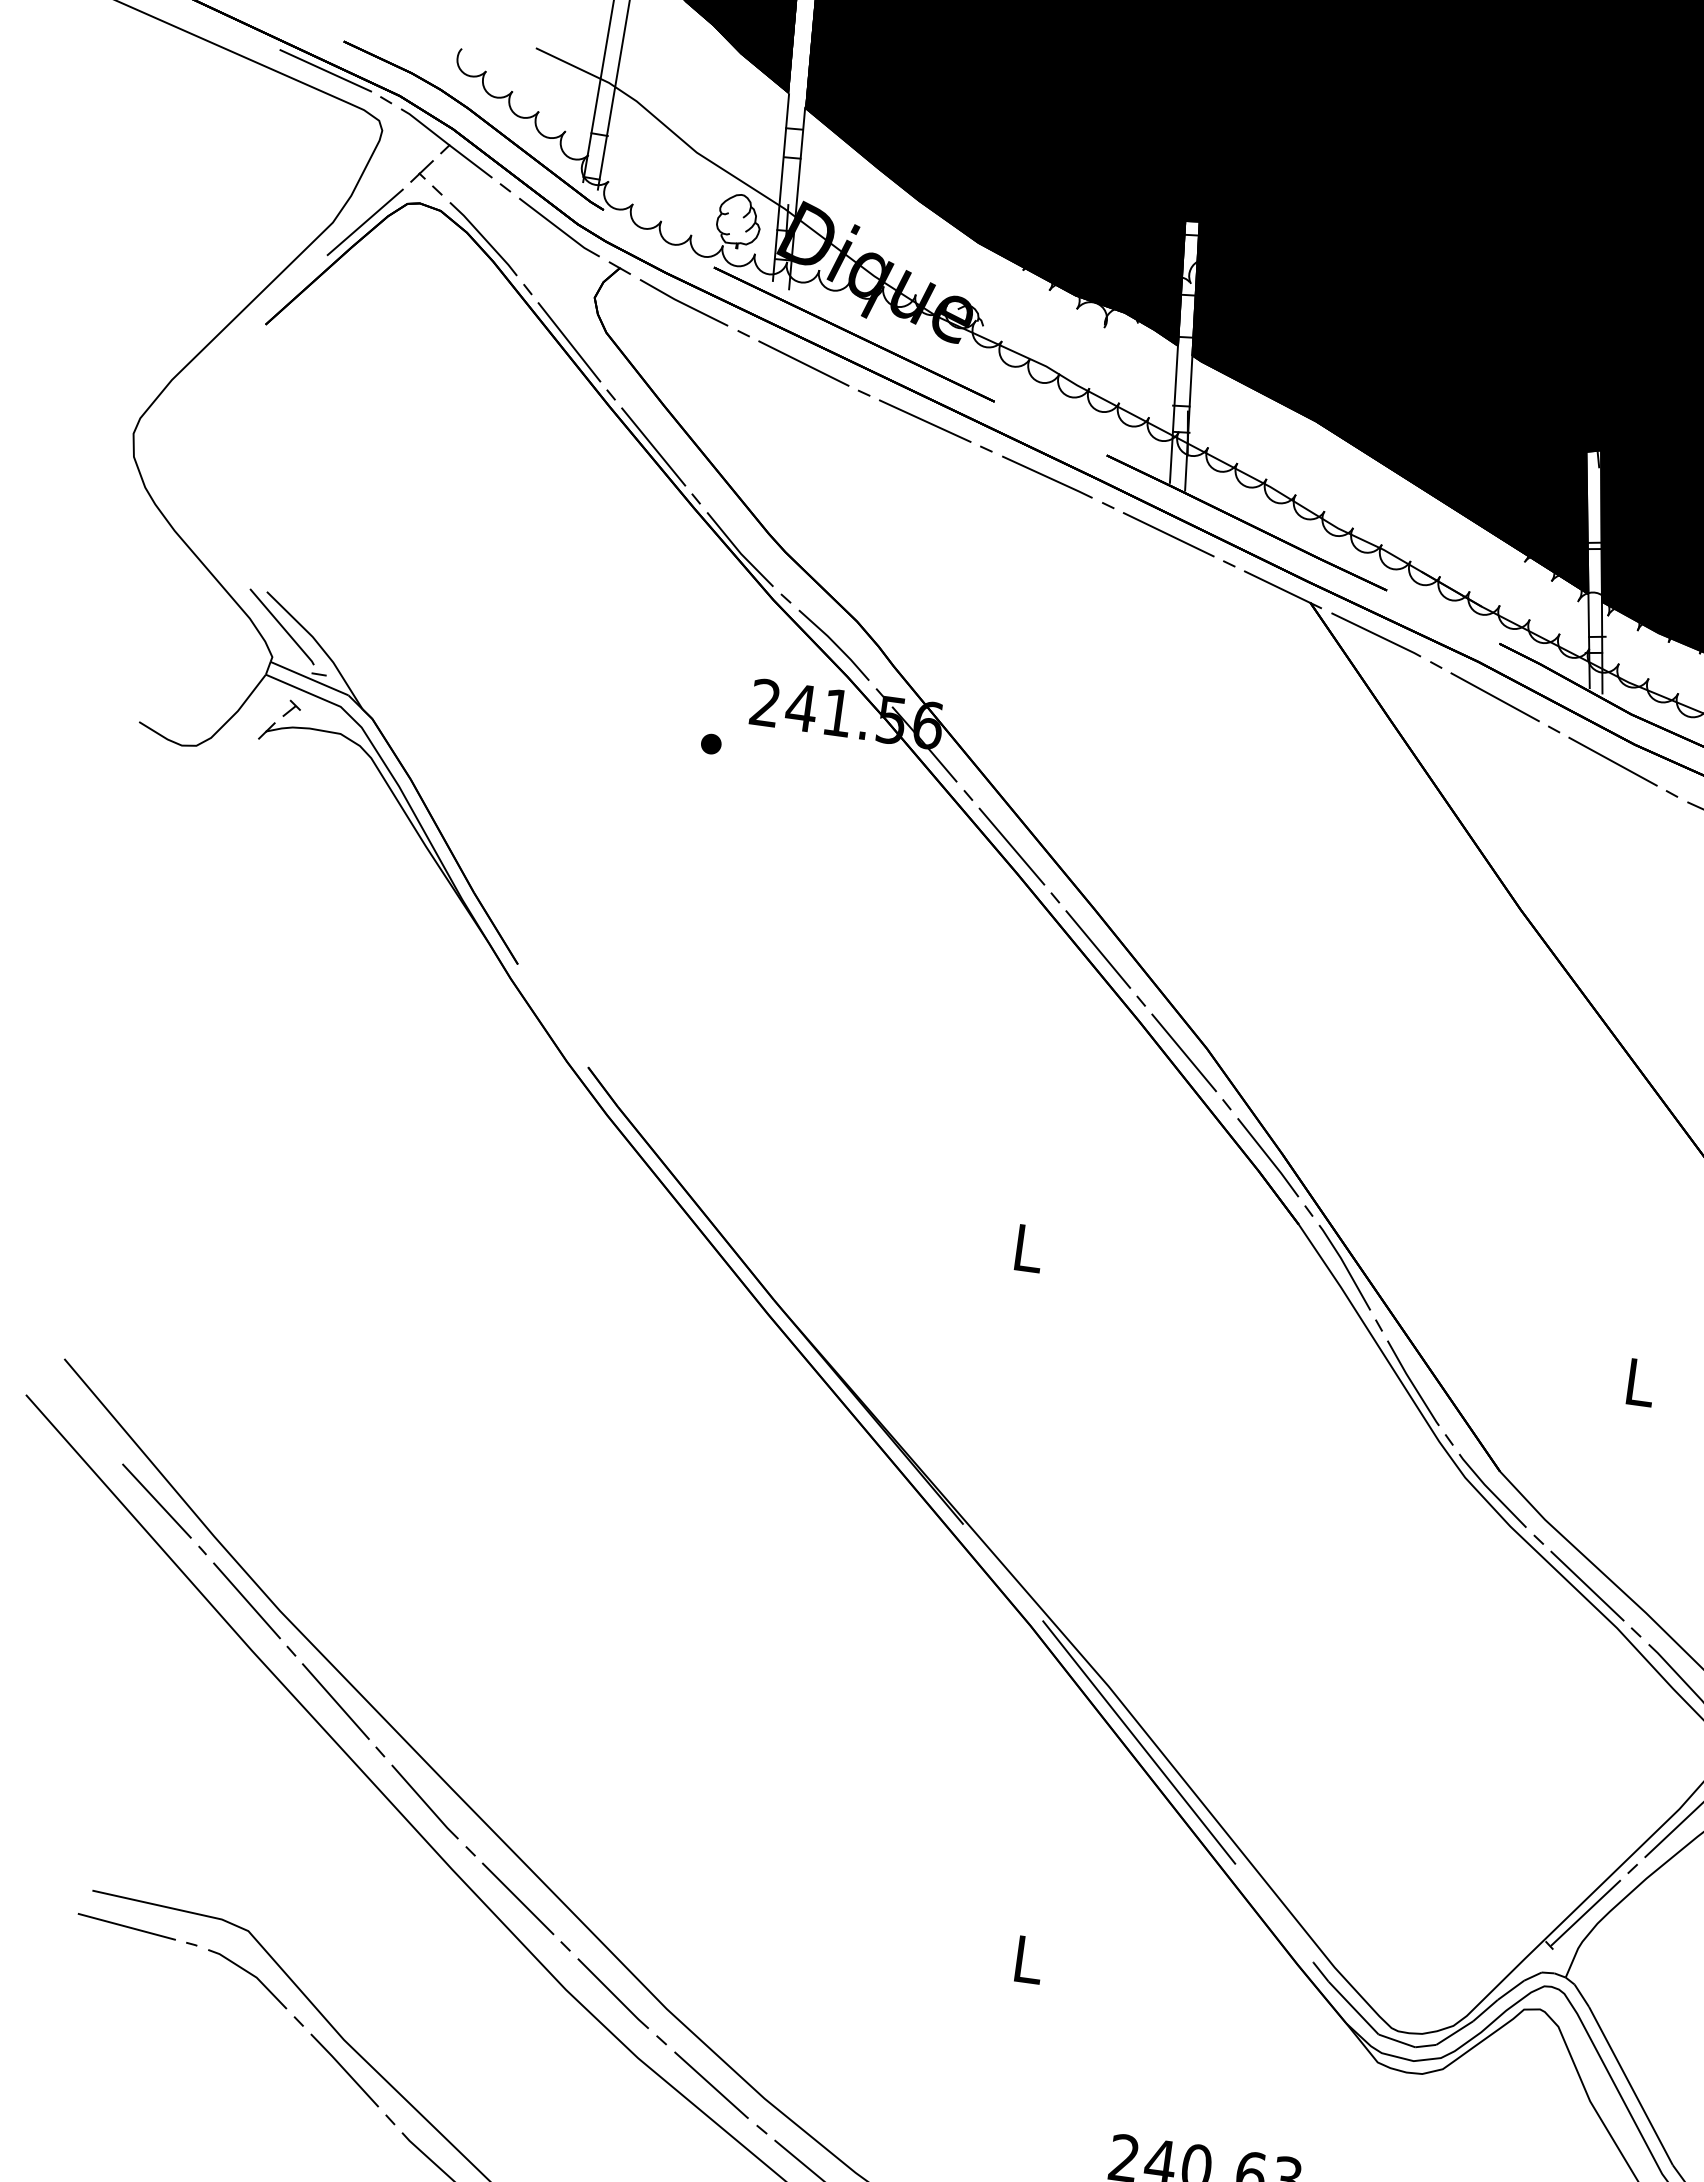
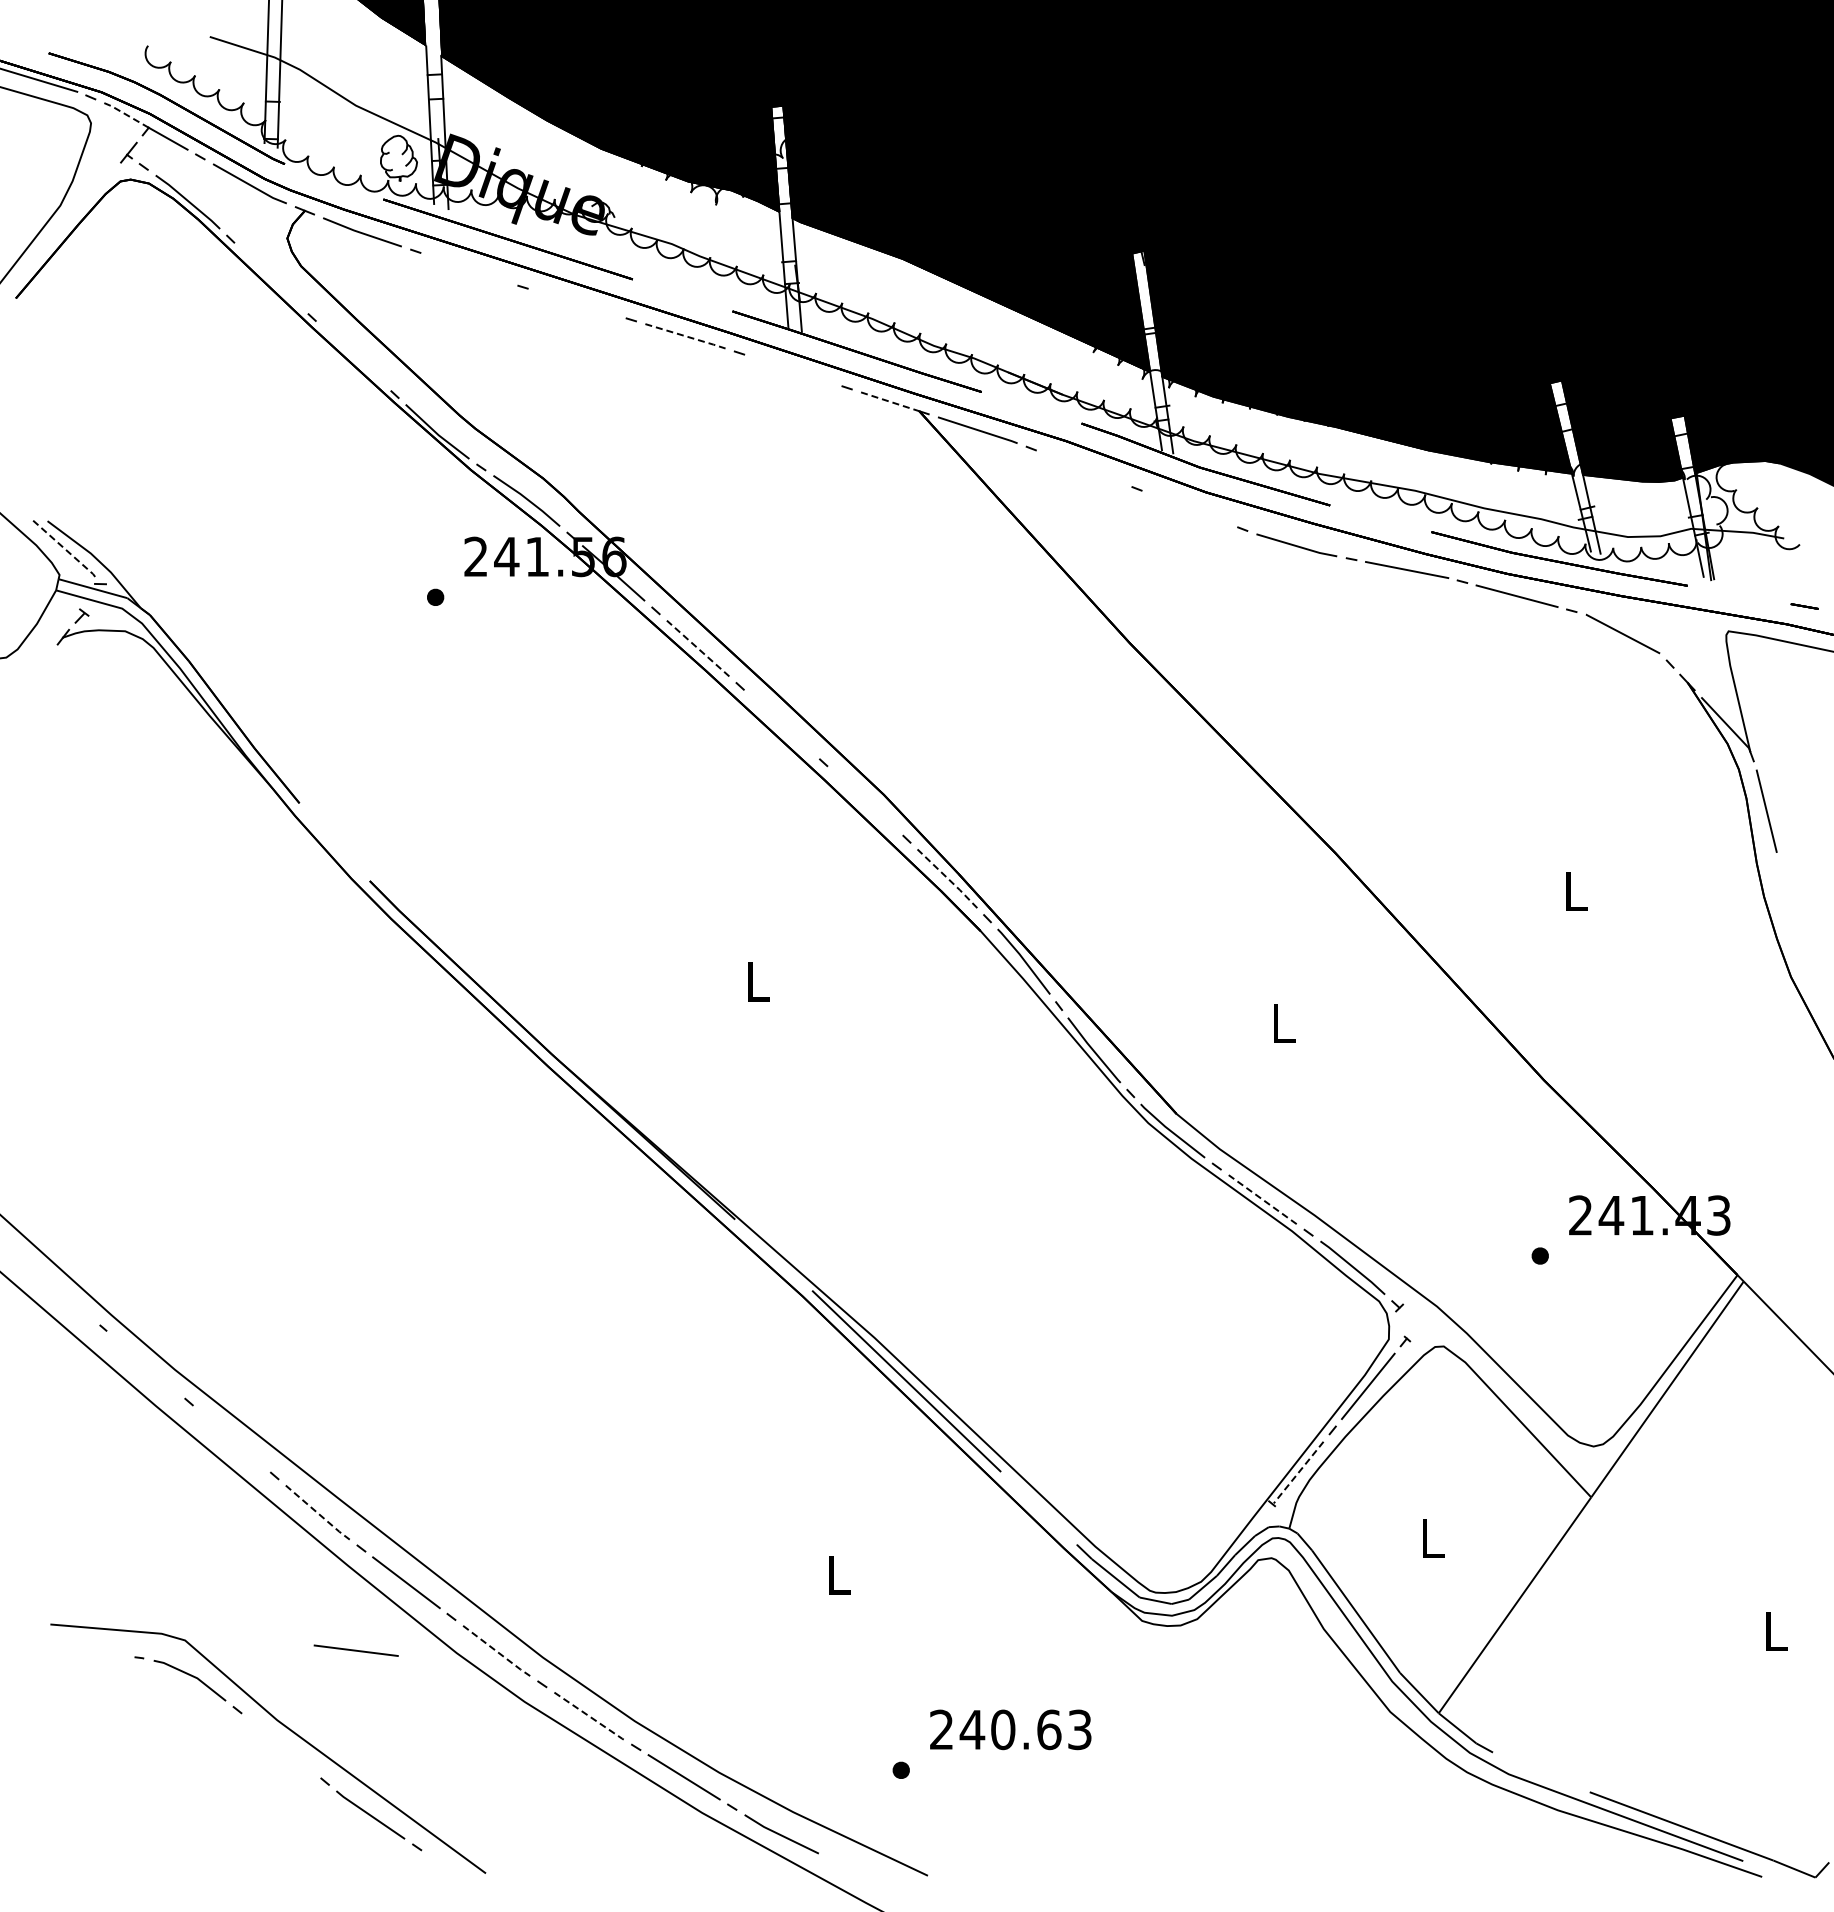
line: (425, 126) -> (126, 114), solid -> dashed
line: (364, 221) -> (86, 201), removed
line: (569, 342) -> (271, 278), removed
line: (804, 362) -> (469, 268), removed
line: (925, 421) -> (577, 303), removed
line: (653, 446) -> (353, 355), removed
line: (1048, 477) -> (686, 336), solid -> dashed
line: (1168, 534) -> (793, 370), removed
line: (1278, 586) -> (890, 401), solid -> dashed
line: (282, 626) -> (64, 548), solid -> dashed
line: (1495, 697) -> (1084, 468), removed
line: (1612, 761) -> (1189, 508), removed
line: (1012, 846) -> (698, 648), solid -> dashed
line: (1097, 949) -> (781, 724), removed
line: (1184, 1052) -> (865, 800), removed
line: (1268, 1157) -> (947, 878), solid -> dashed
line: (156, 1500) -> (59, 1291), removed
line: (1587, 1585) -> (1262, 1199), solid -> dashed
line: (246, 1600) -> (145, 1364), removed
line: (335, 1700) -> (231, 1438), removed
line: (425, 1803) -> (318, 1513), solid -> dashed
line: (1585, 1912) -> (1298, 1472), solid -> dashed
line: (126, 1926) -> (355, 1650), moved
line: (613, 1994) -> (496, 1651), solid -> dashed
line: (344, 2070) -> (281, 1745), removed
line: (711, 2085) -> (589, 1716), solid -> dashed

